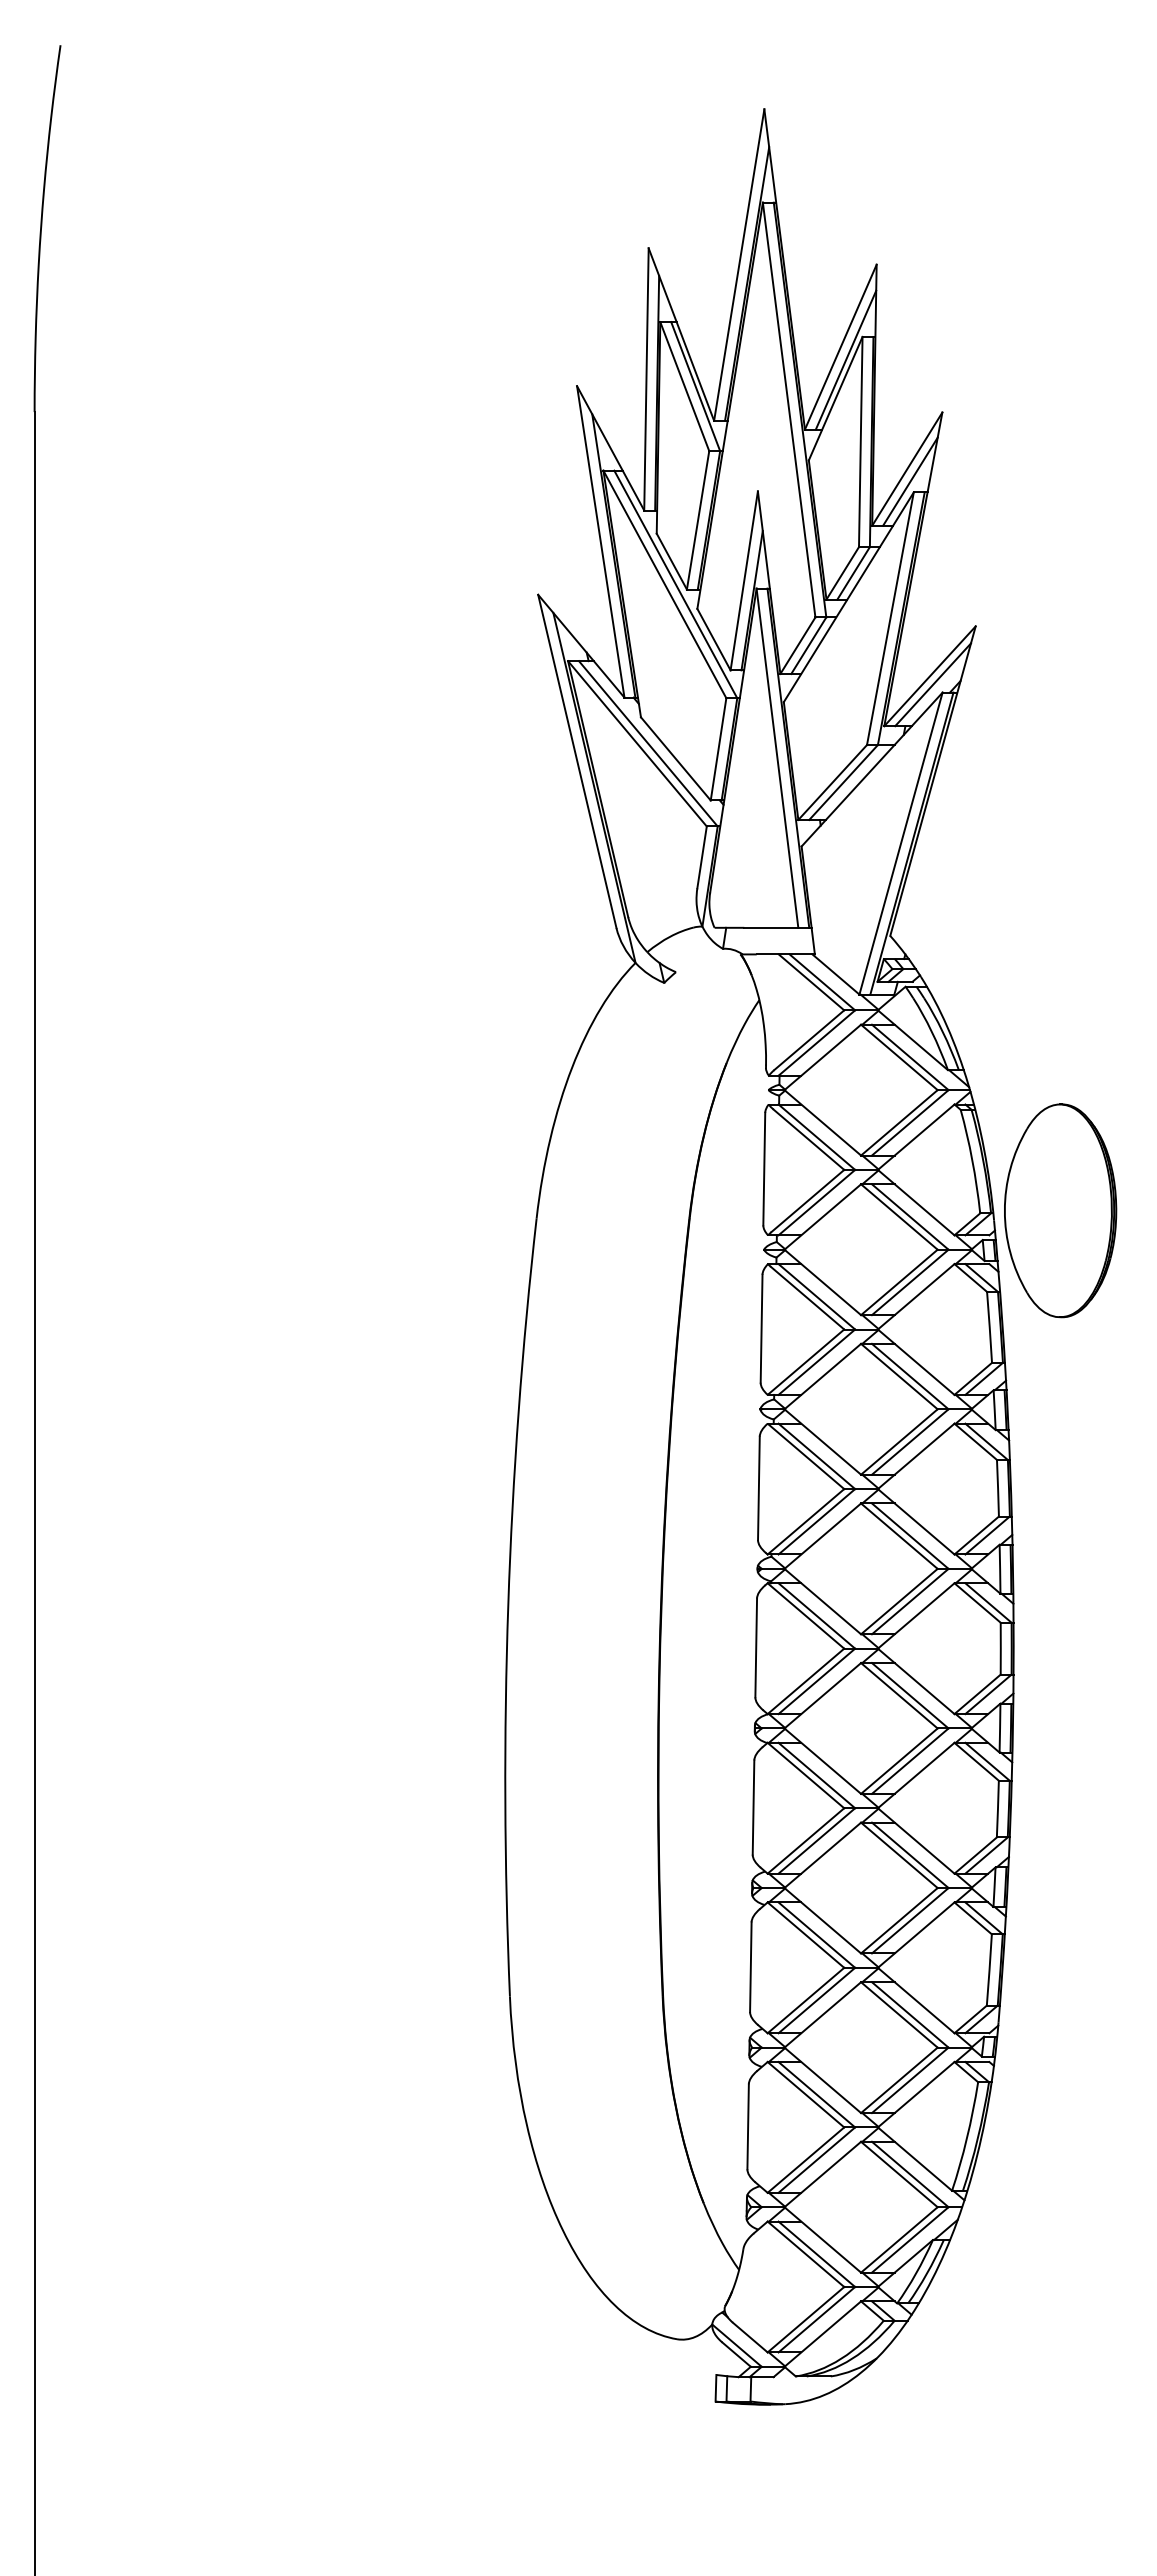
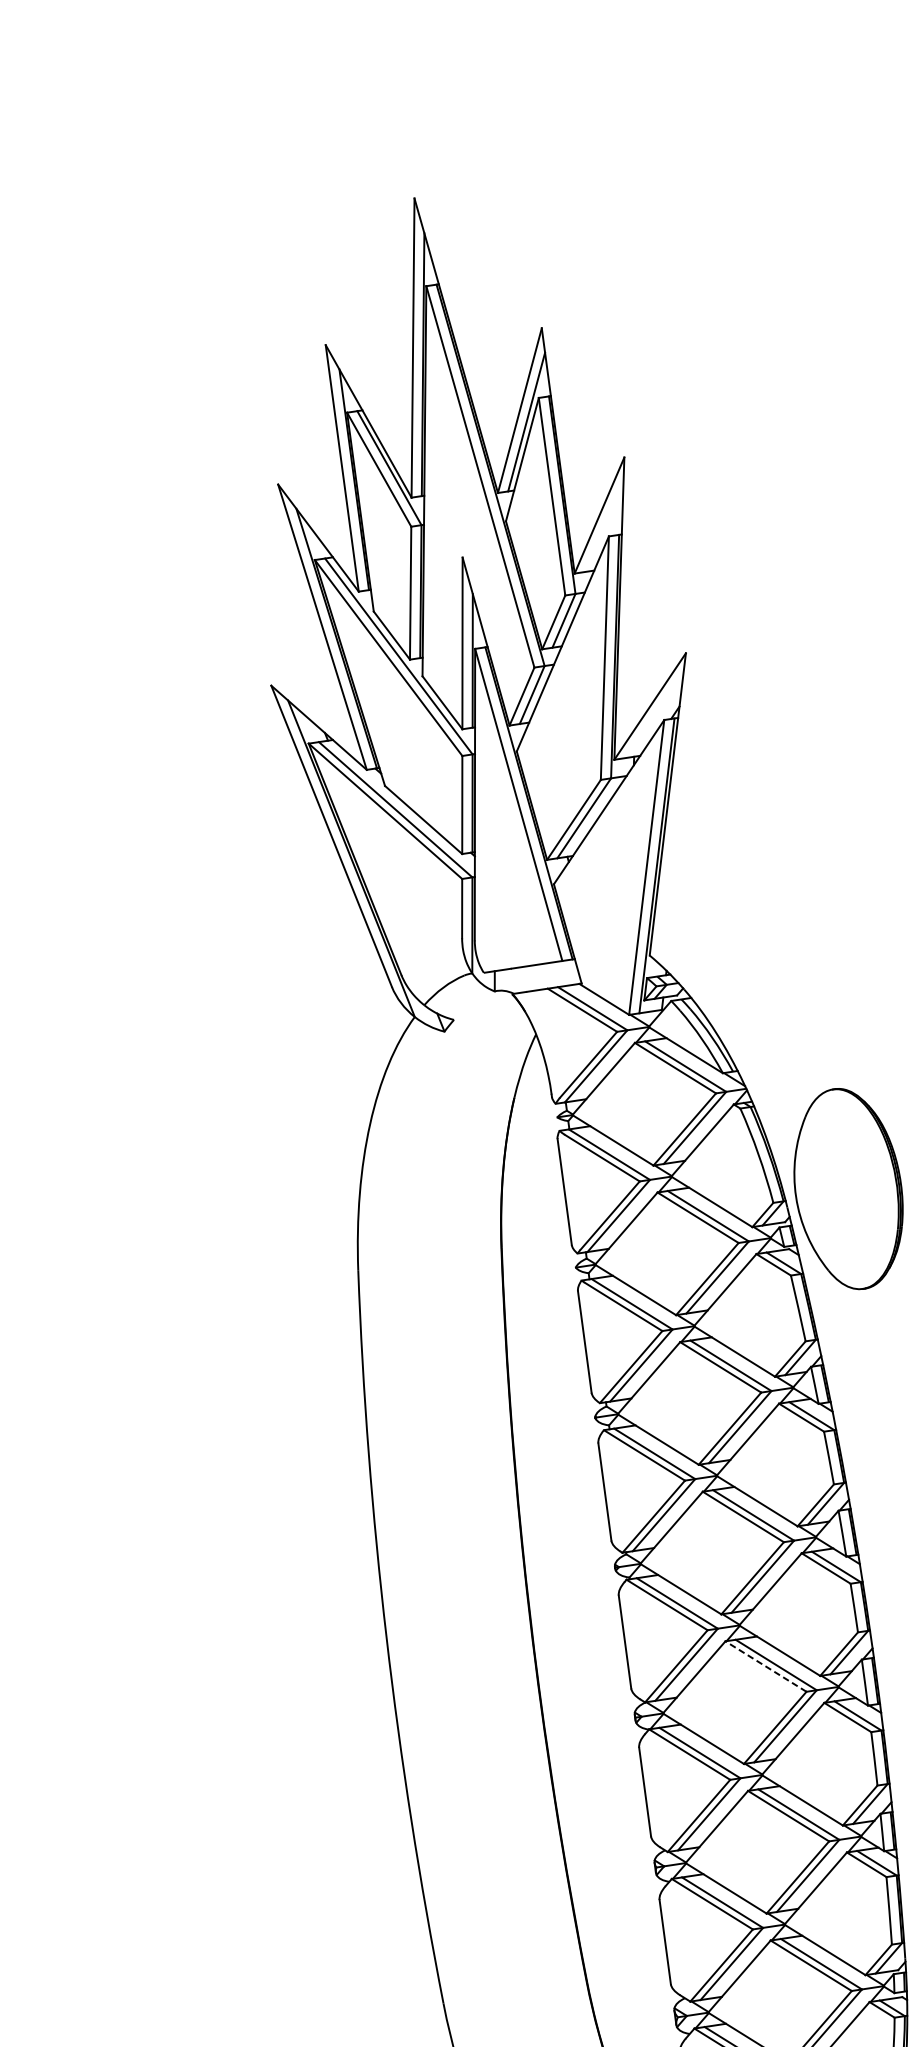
line: (910, 481) -> (604, 526), removed
line: (932, 684) -> (653, 713), removed
line: (898, 1695) -> (765, 1666), solid -> dashed

